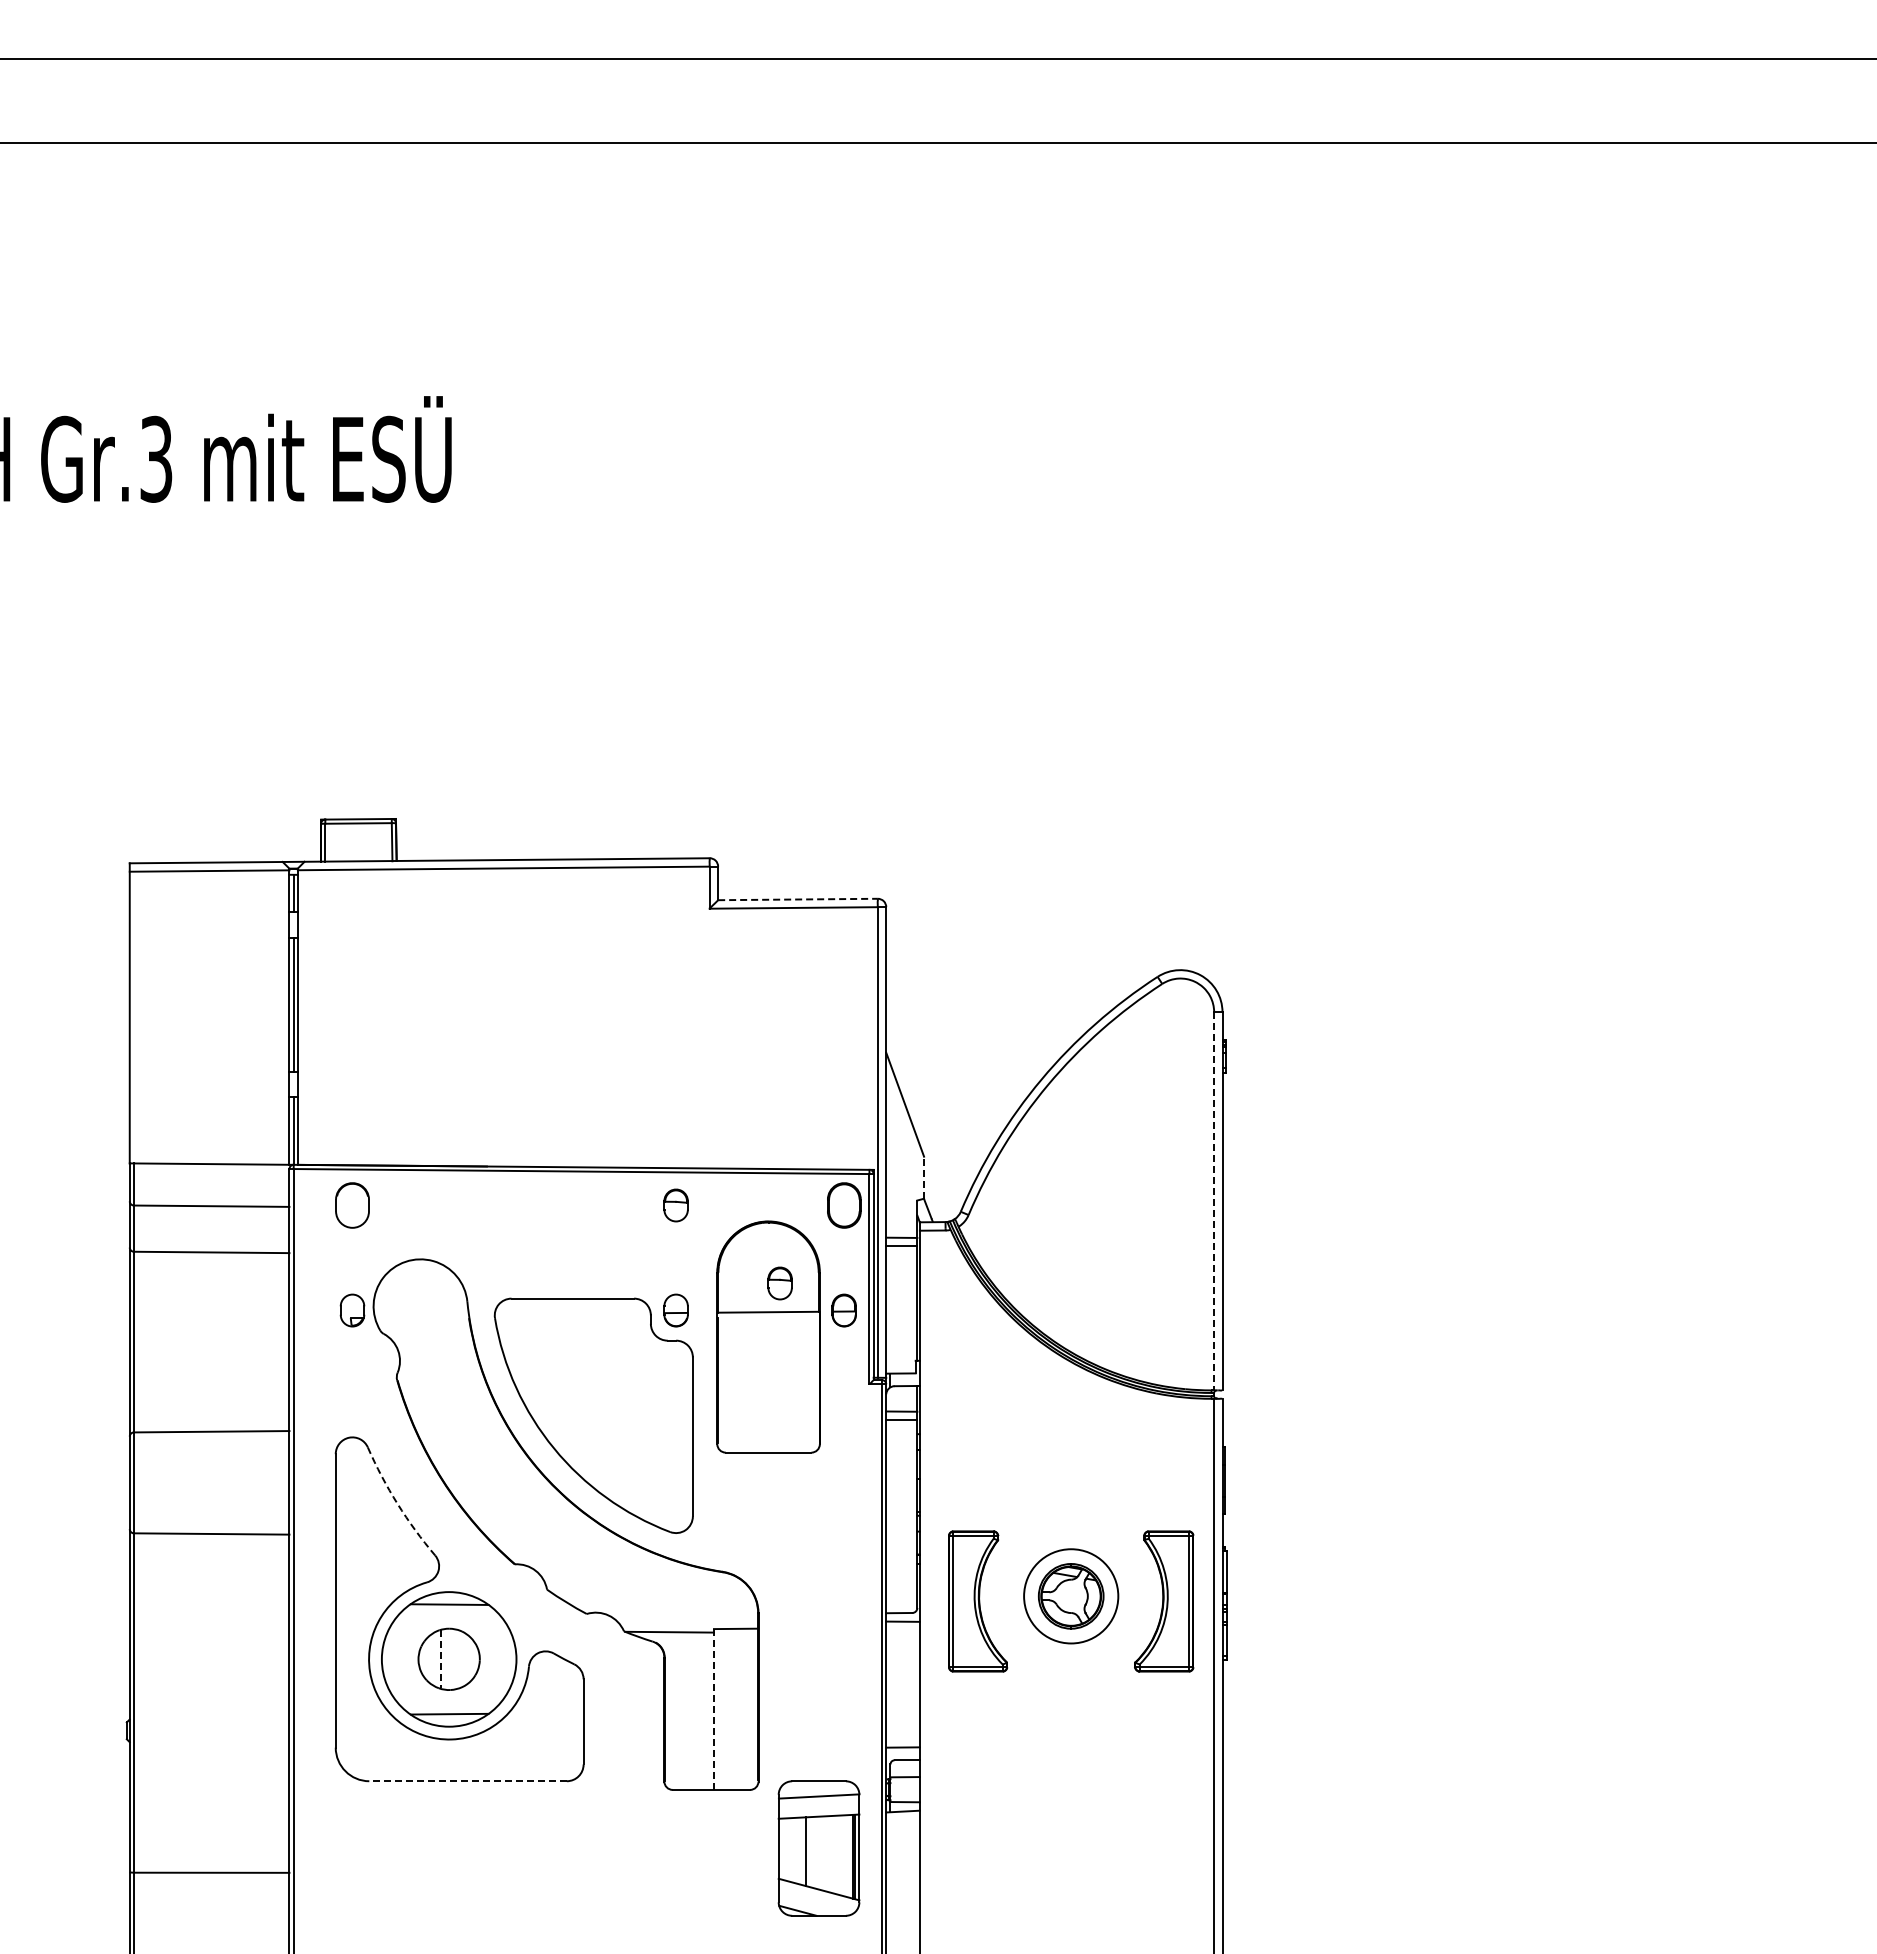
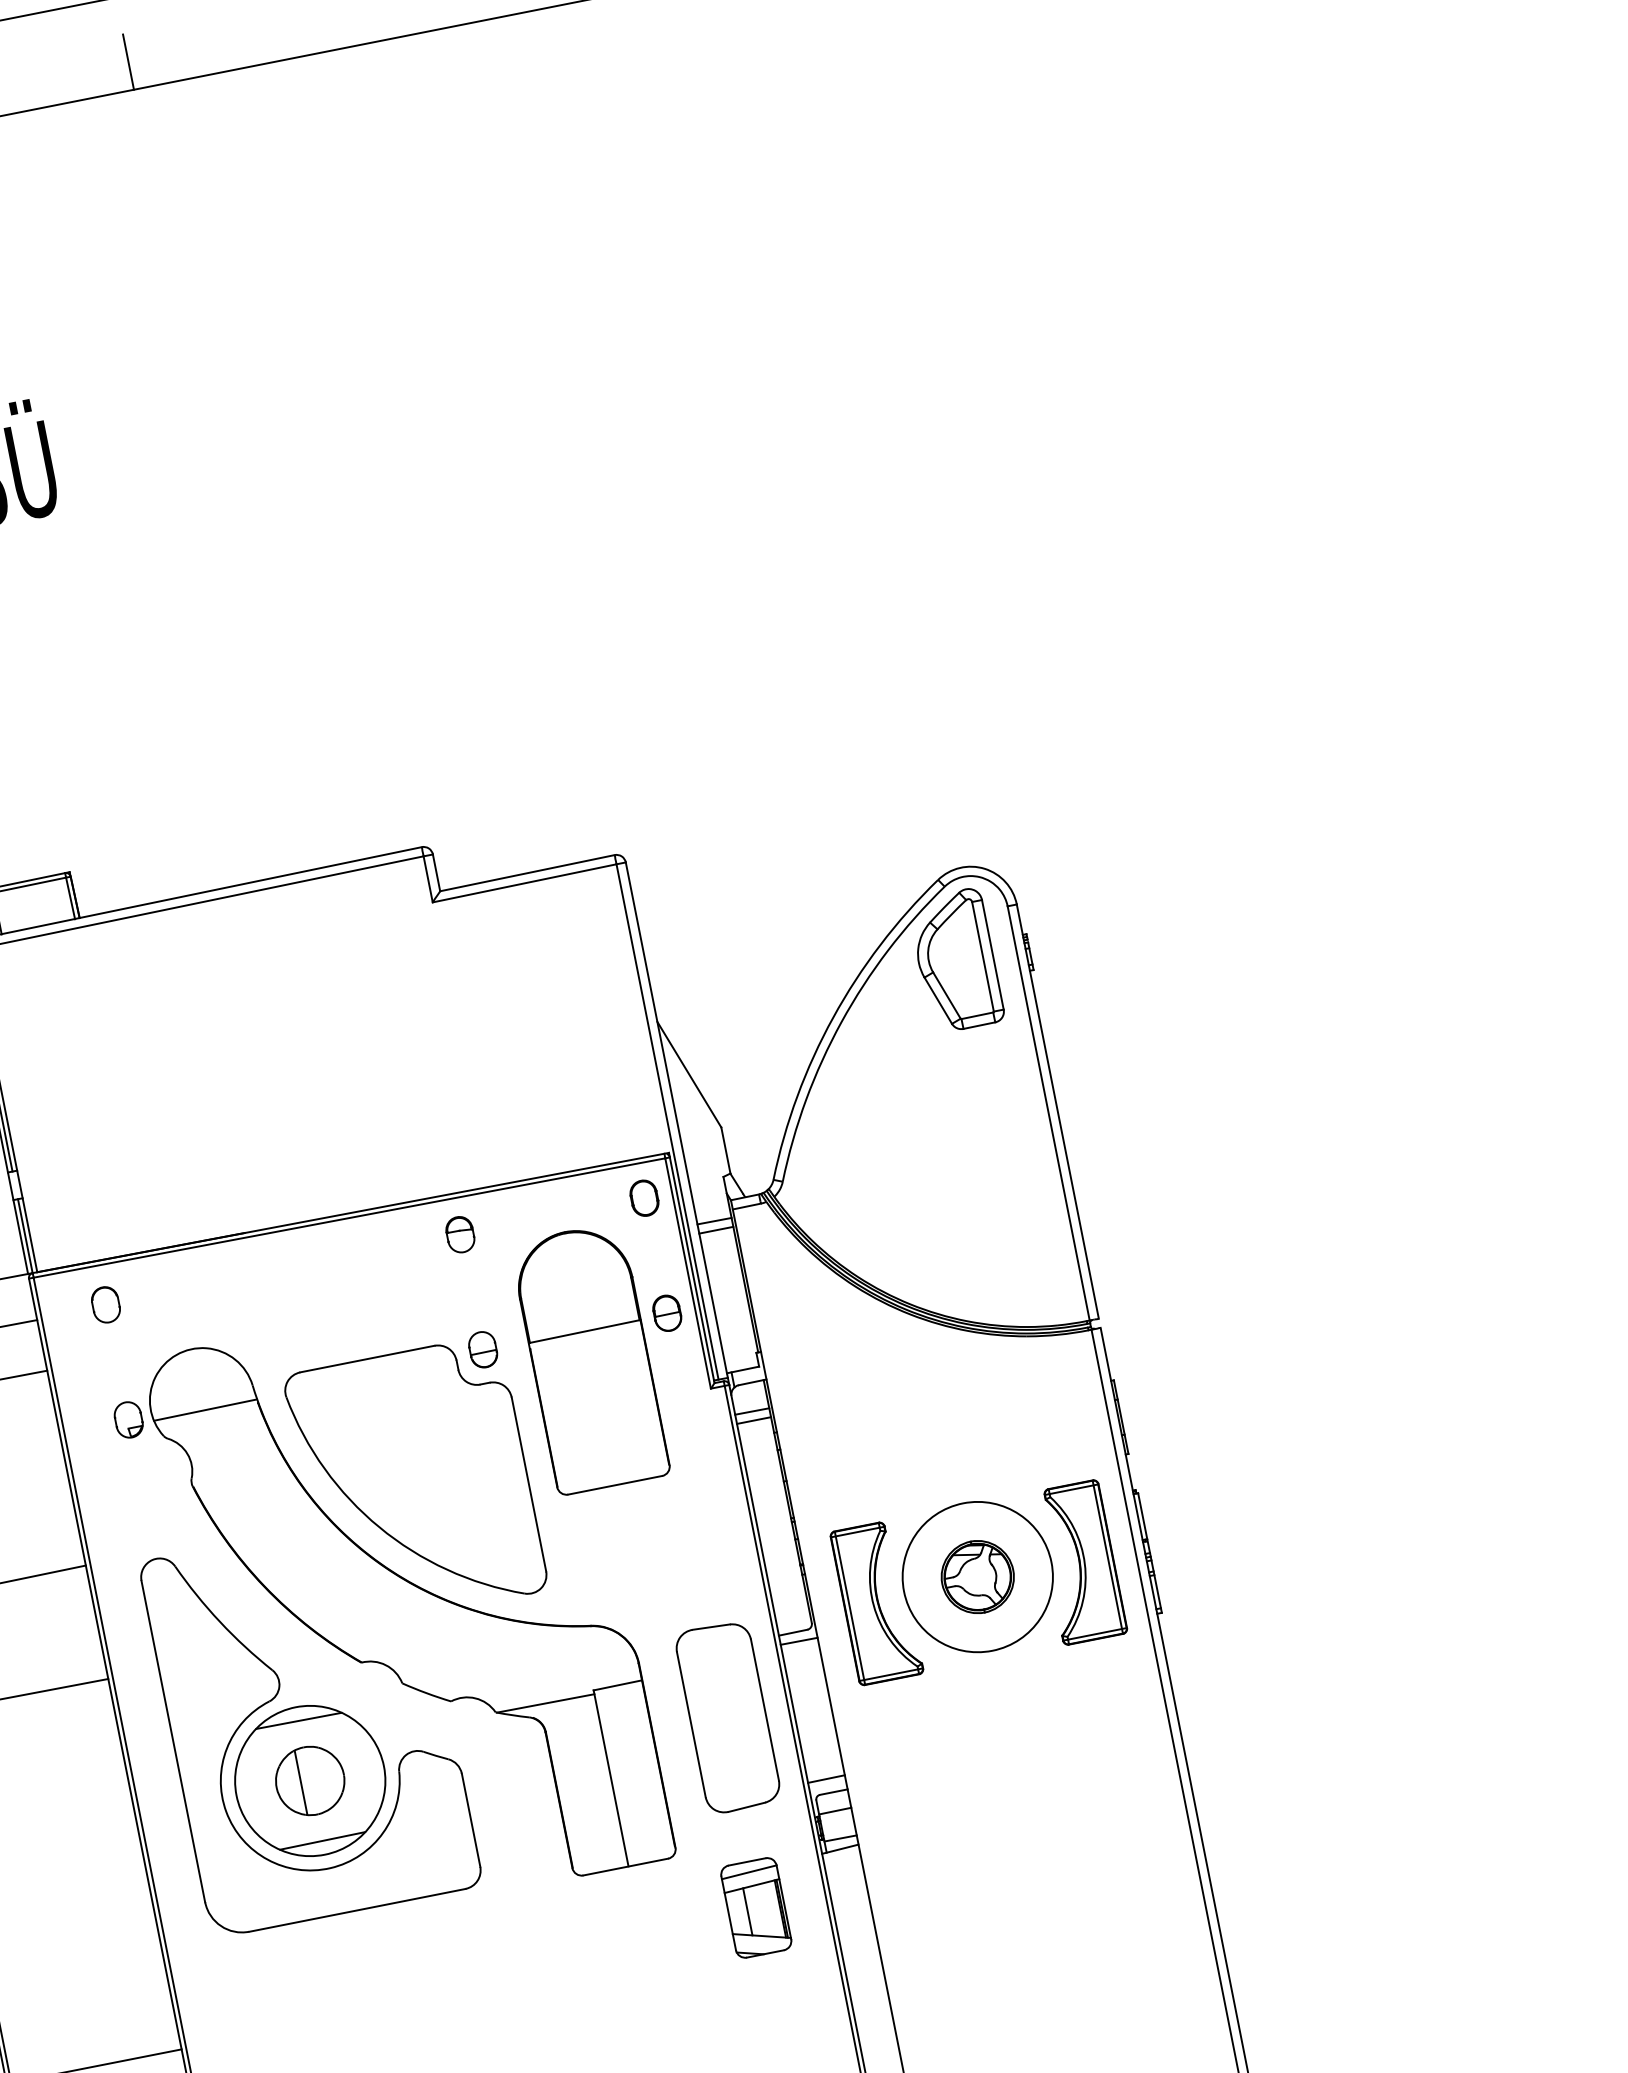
line: (588, 117) -> (128, 62), added
line: (797, 899) -> (526, 873), dashed -> solid
part: (1159, 1051) -> (956, 961), added
line: (924, 1177) -> (726, 1150), dashed -> solid
line: (1214, 1201) -> (1049, 1113), dashed -> solid
part: (352, 1205) -> (105, 1304), size x0.71
part: (843, 1205) -> (643, 1198), size x0.71
part: (779, 1283) -> (590, 1297), removed
line: (421, 1314) -> (205, 1409), added
arc: (397, 1503) -> (219, 1621), dashed -> solid
circle: (1070, 1596) -> (977, 1577), size x1.43
line: (440, 1659) -> (300, 1782), dashed -> solid
part: (827, 1676) -> (728, 1717), added
line: (713, 1708) -> (610, 1777), dashed -> solid
line: (468, 1781) -> (357, 1910), dashed -> solid
part: (818, 1848) -> (755, 1908), size x0.62

